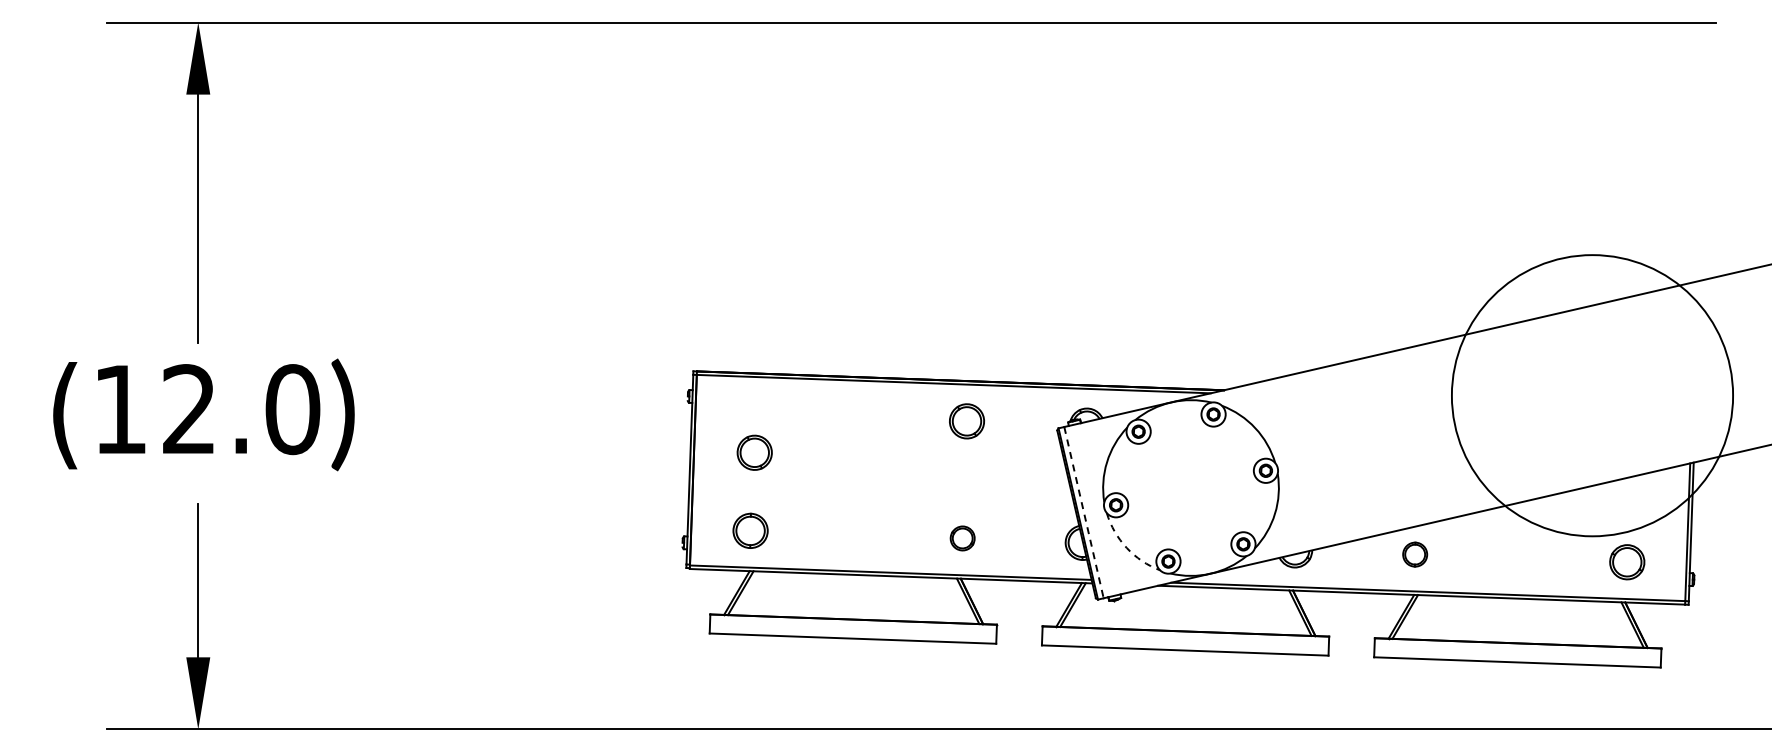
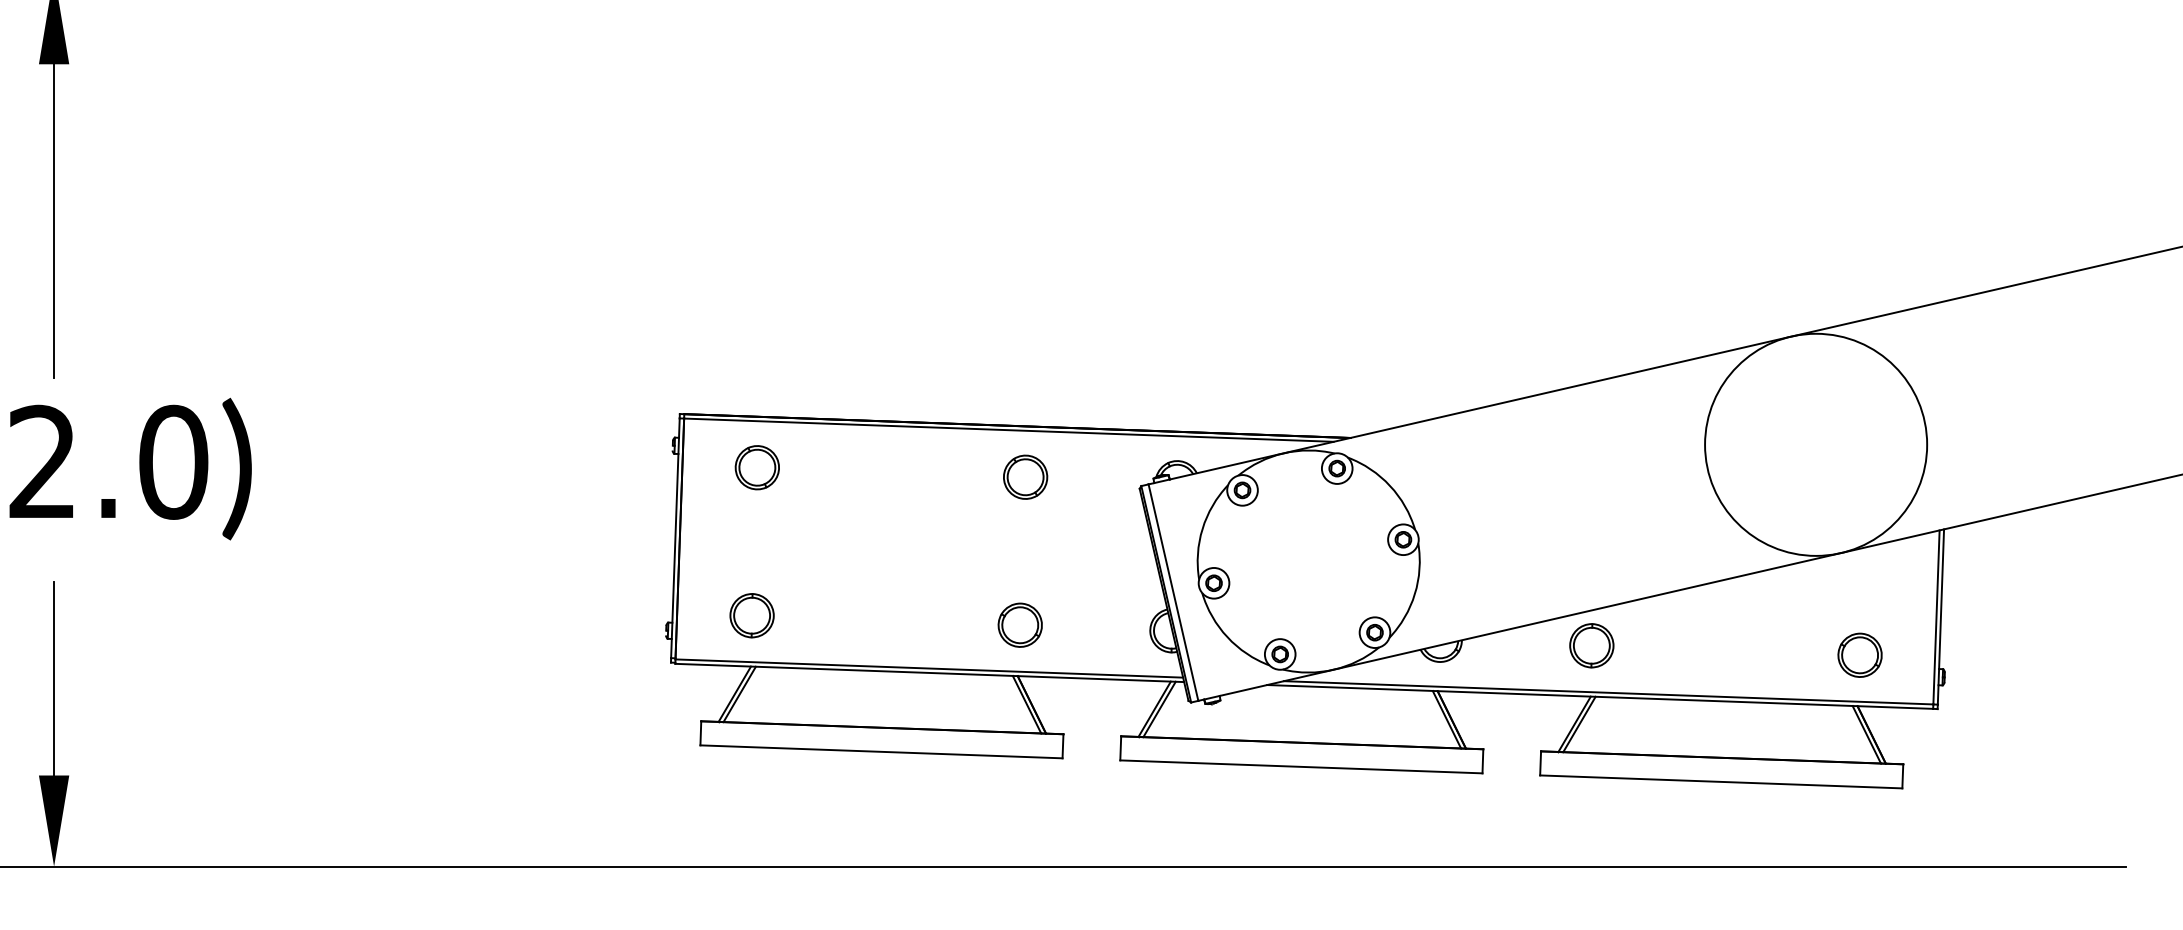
circle: (1592, 395) -> (1816, 444), size x0.62
part: (754, 452) -> (757, 467), moved
line: (1084, 512) -> (1174, 592), dashed -> solid
part: (962, 538) -> (1019, 625), size x1.43
arc: (1126, 547) -> (1227, 636), dashed -> solid
part: (1415, 554) -> (1592, 645), size x1.43

